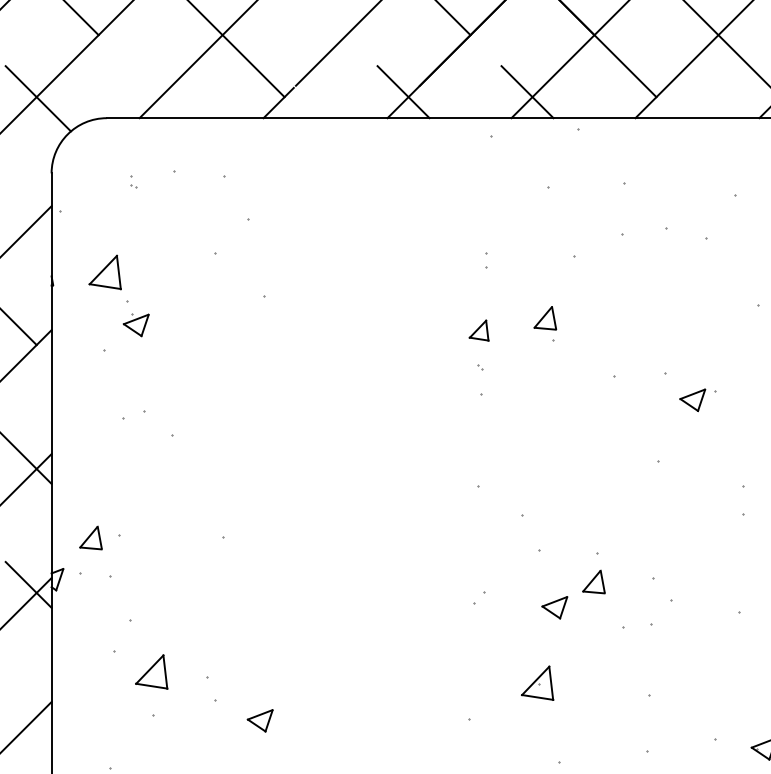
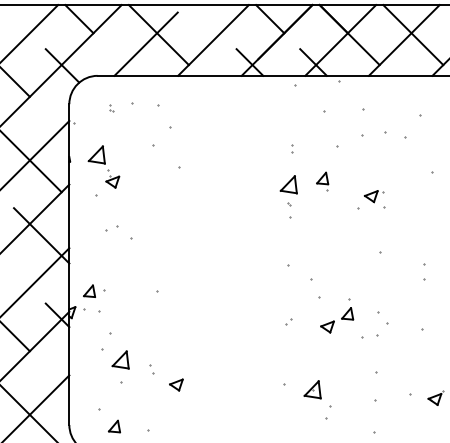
part: (478, 329) -> (288, 184), size x1.67
part: (697, 400) -> (373, 196), moved
part: (537, 682) -> (312, 389), moved
part: (211, 690) -> (151, 369), size x0.62

